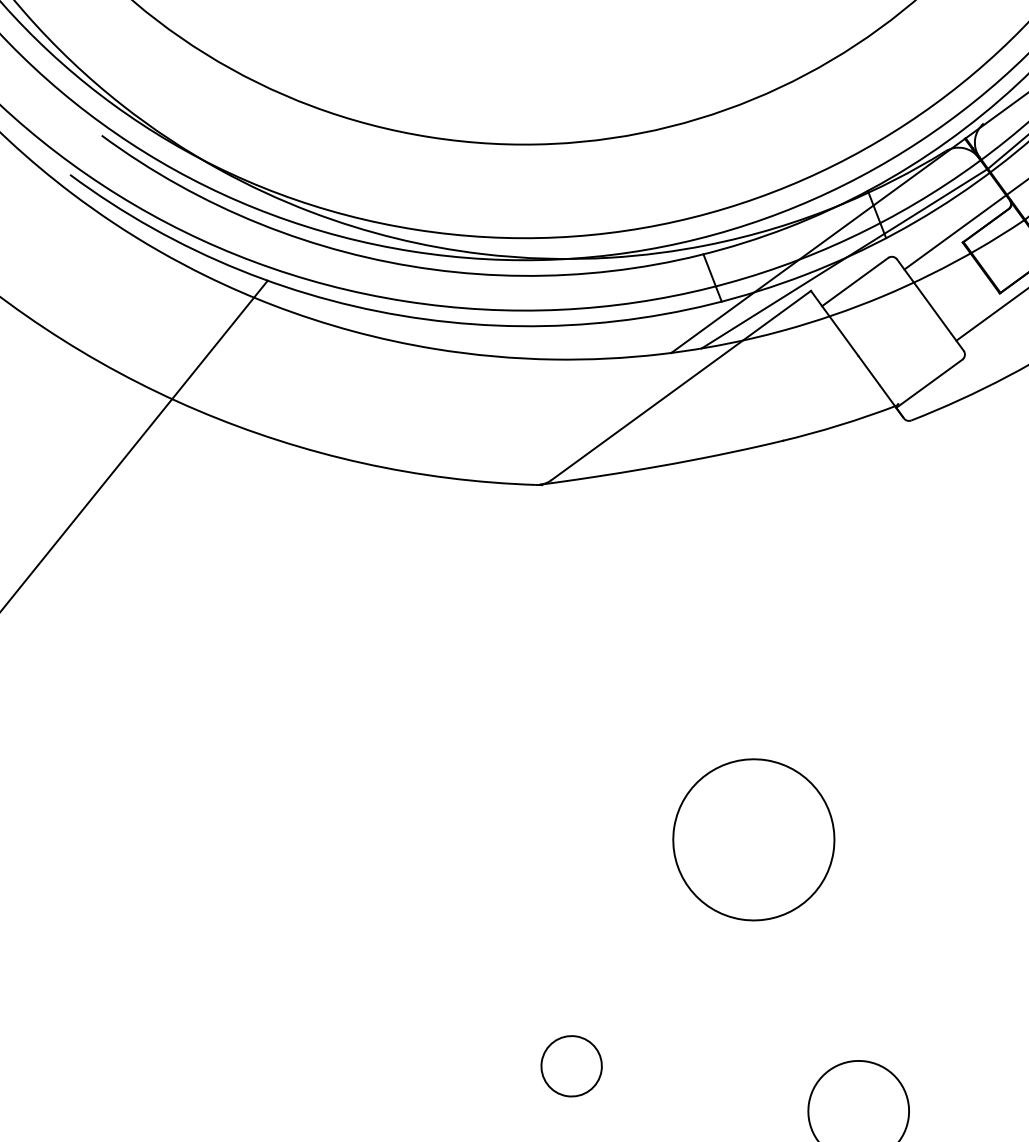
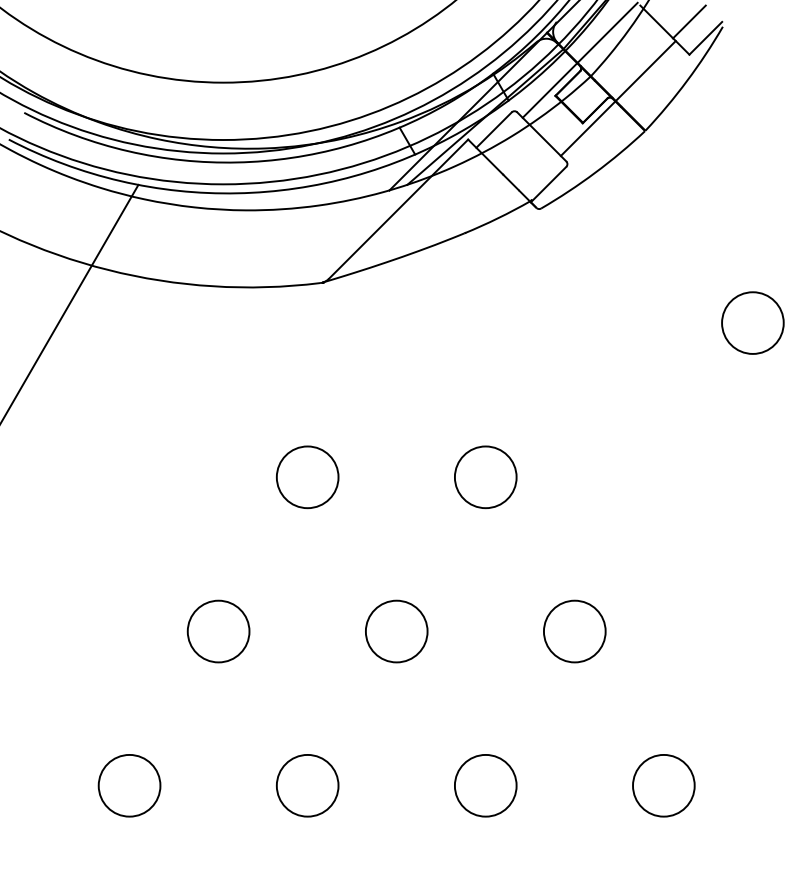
circle: (466, 795) -> (307, 477), added
circle: (753, 840) -> (485, 477), size x0.62
circle: (284, 1021) -> (218, 631), added
circle: (571, 1066) -> (396, 631), size x1.67

